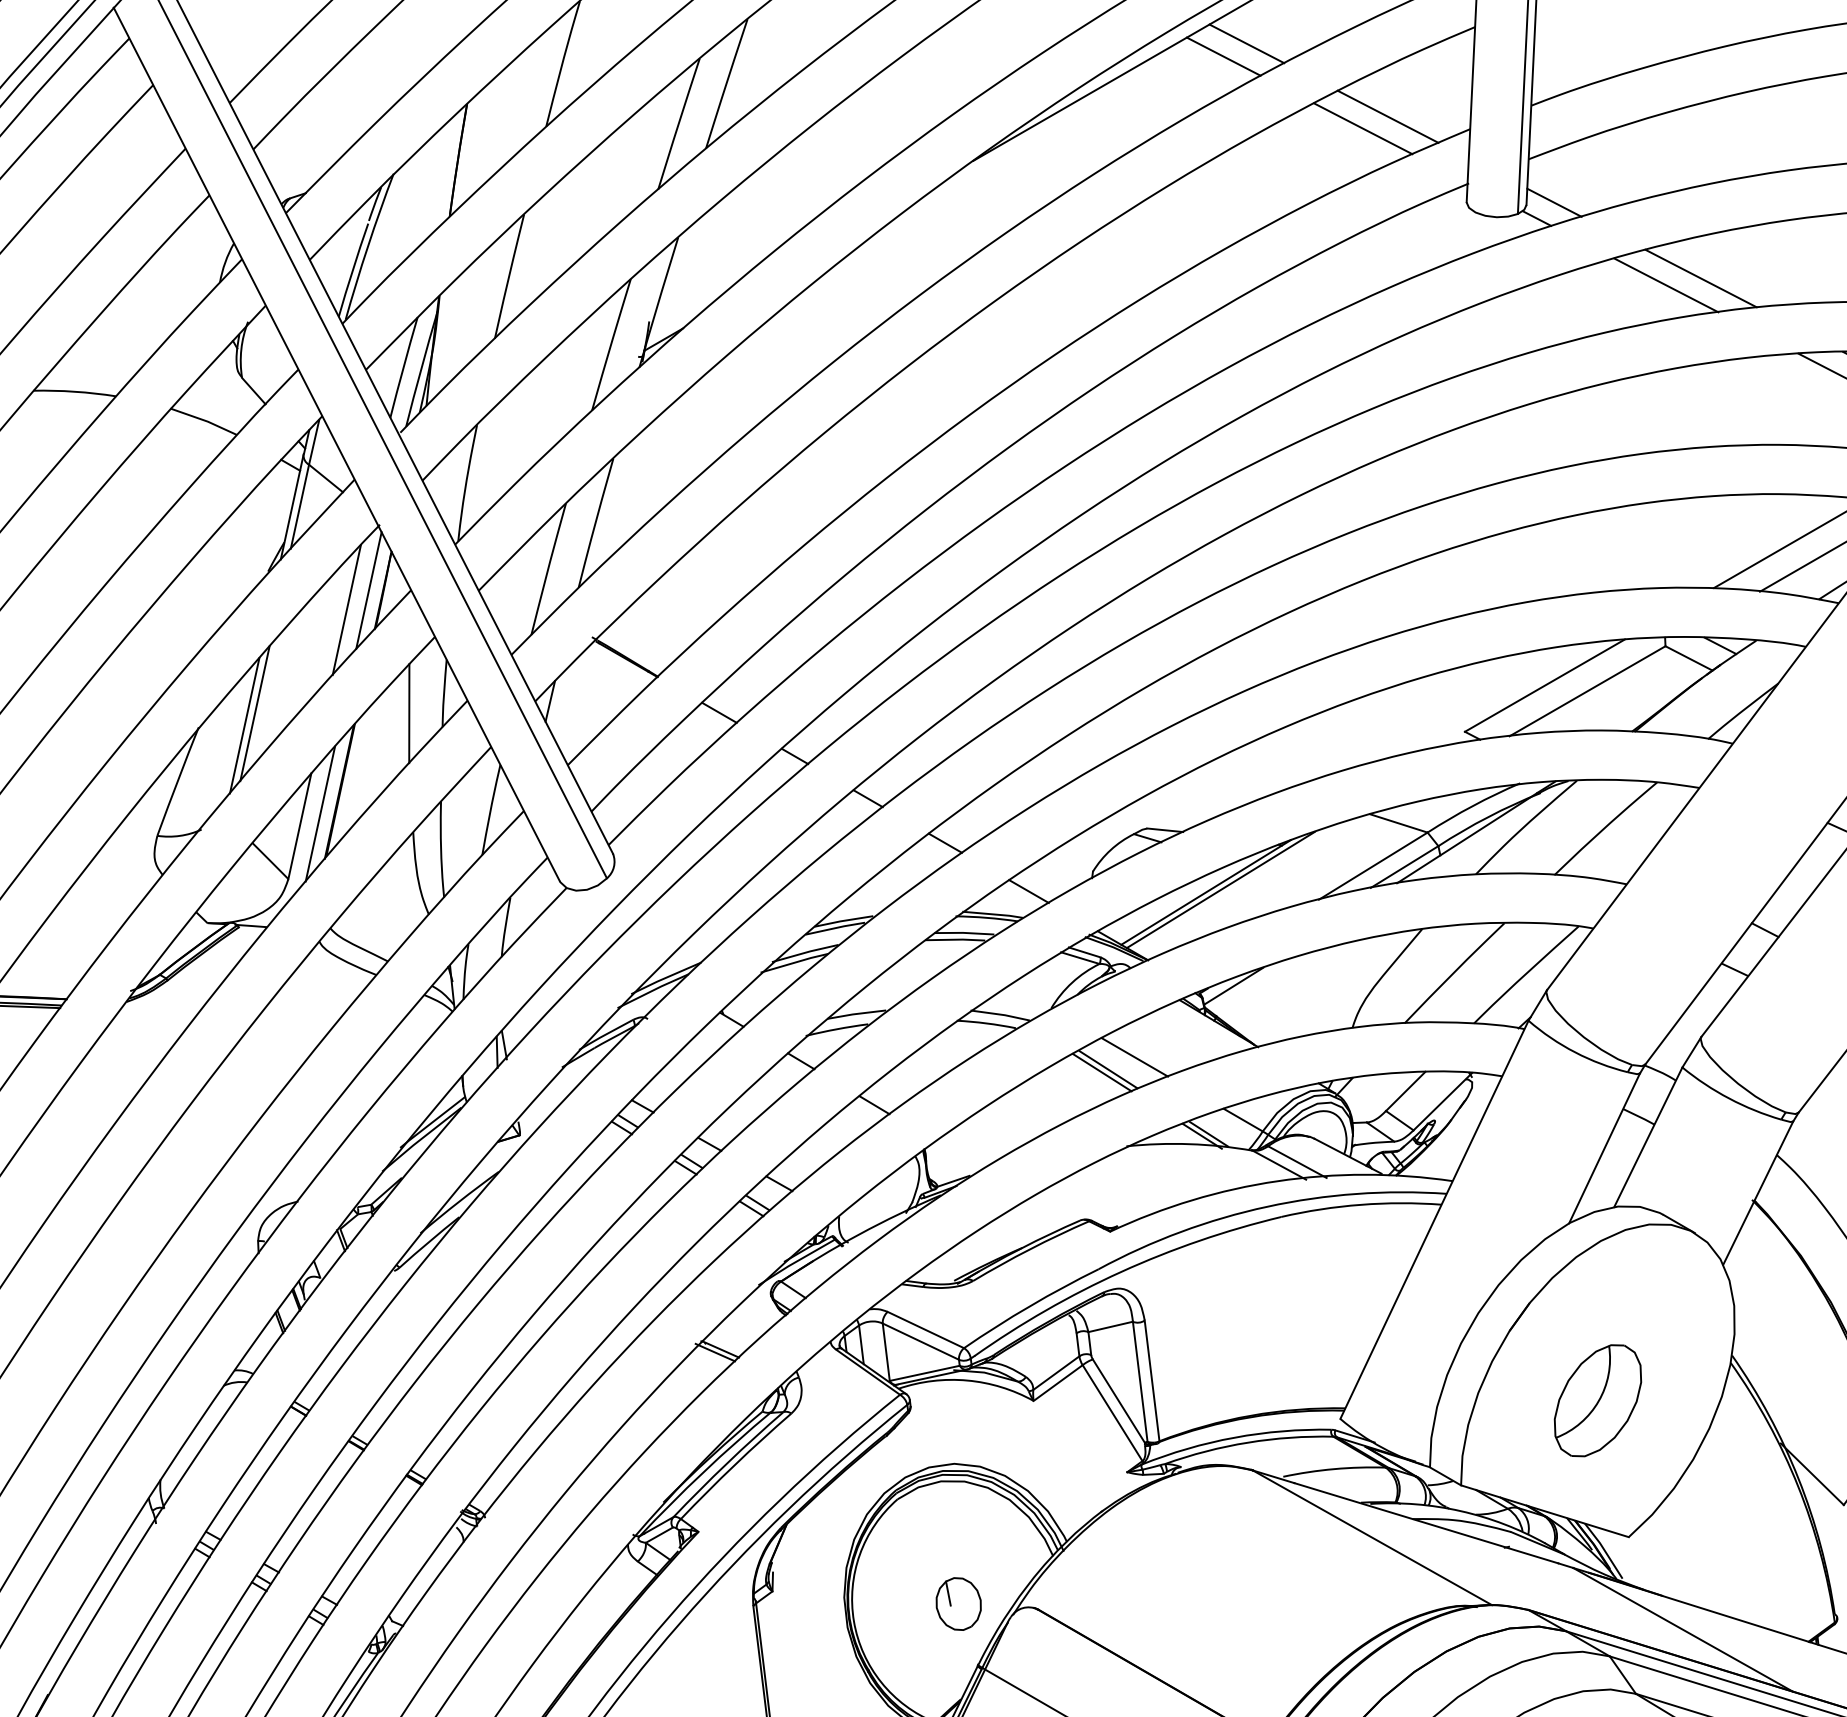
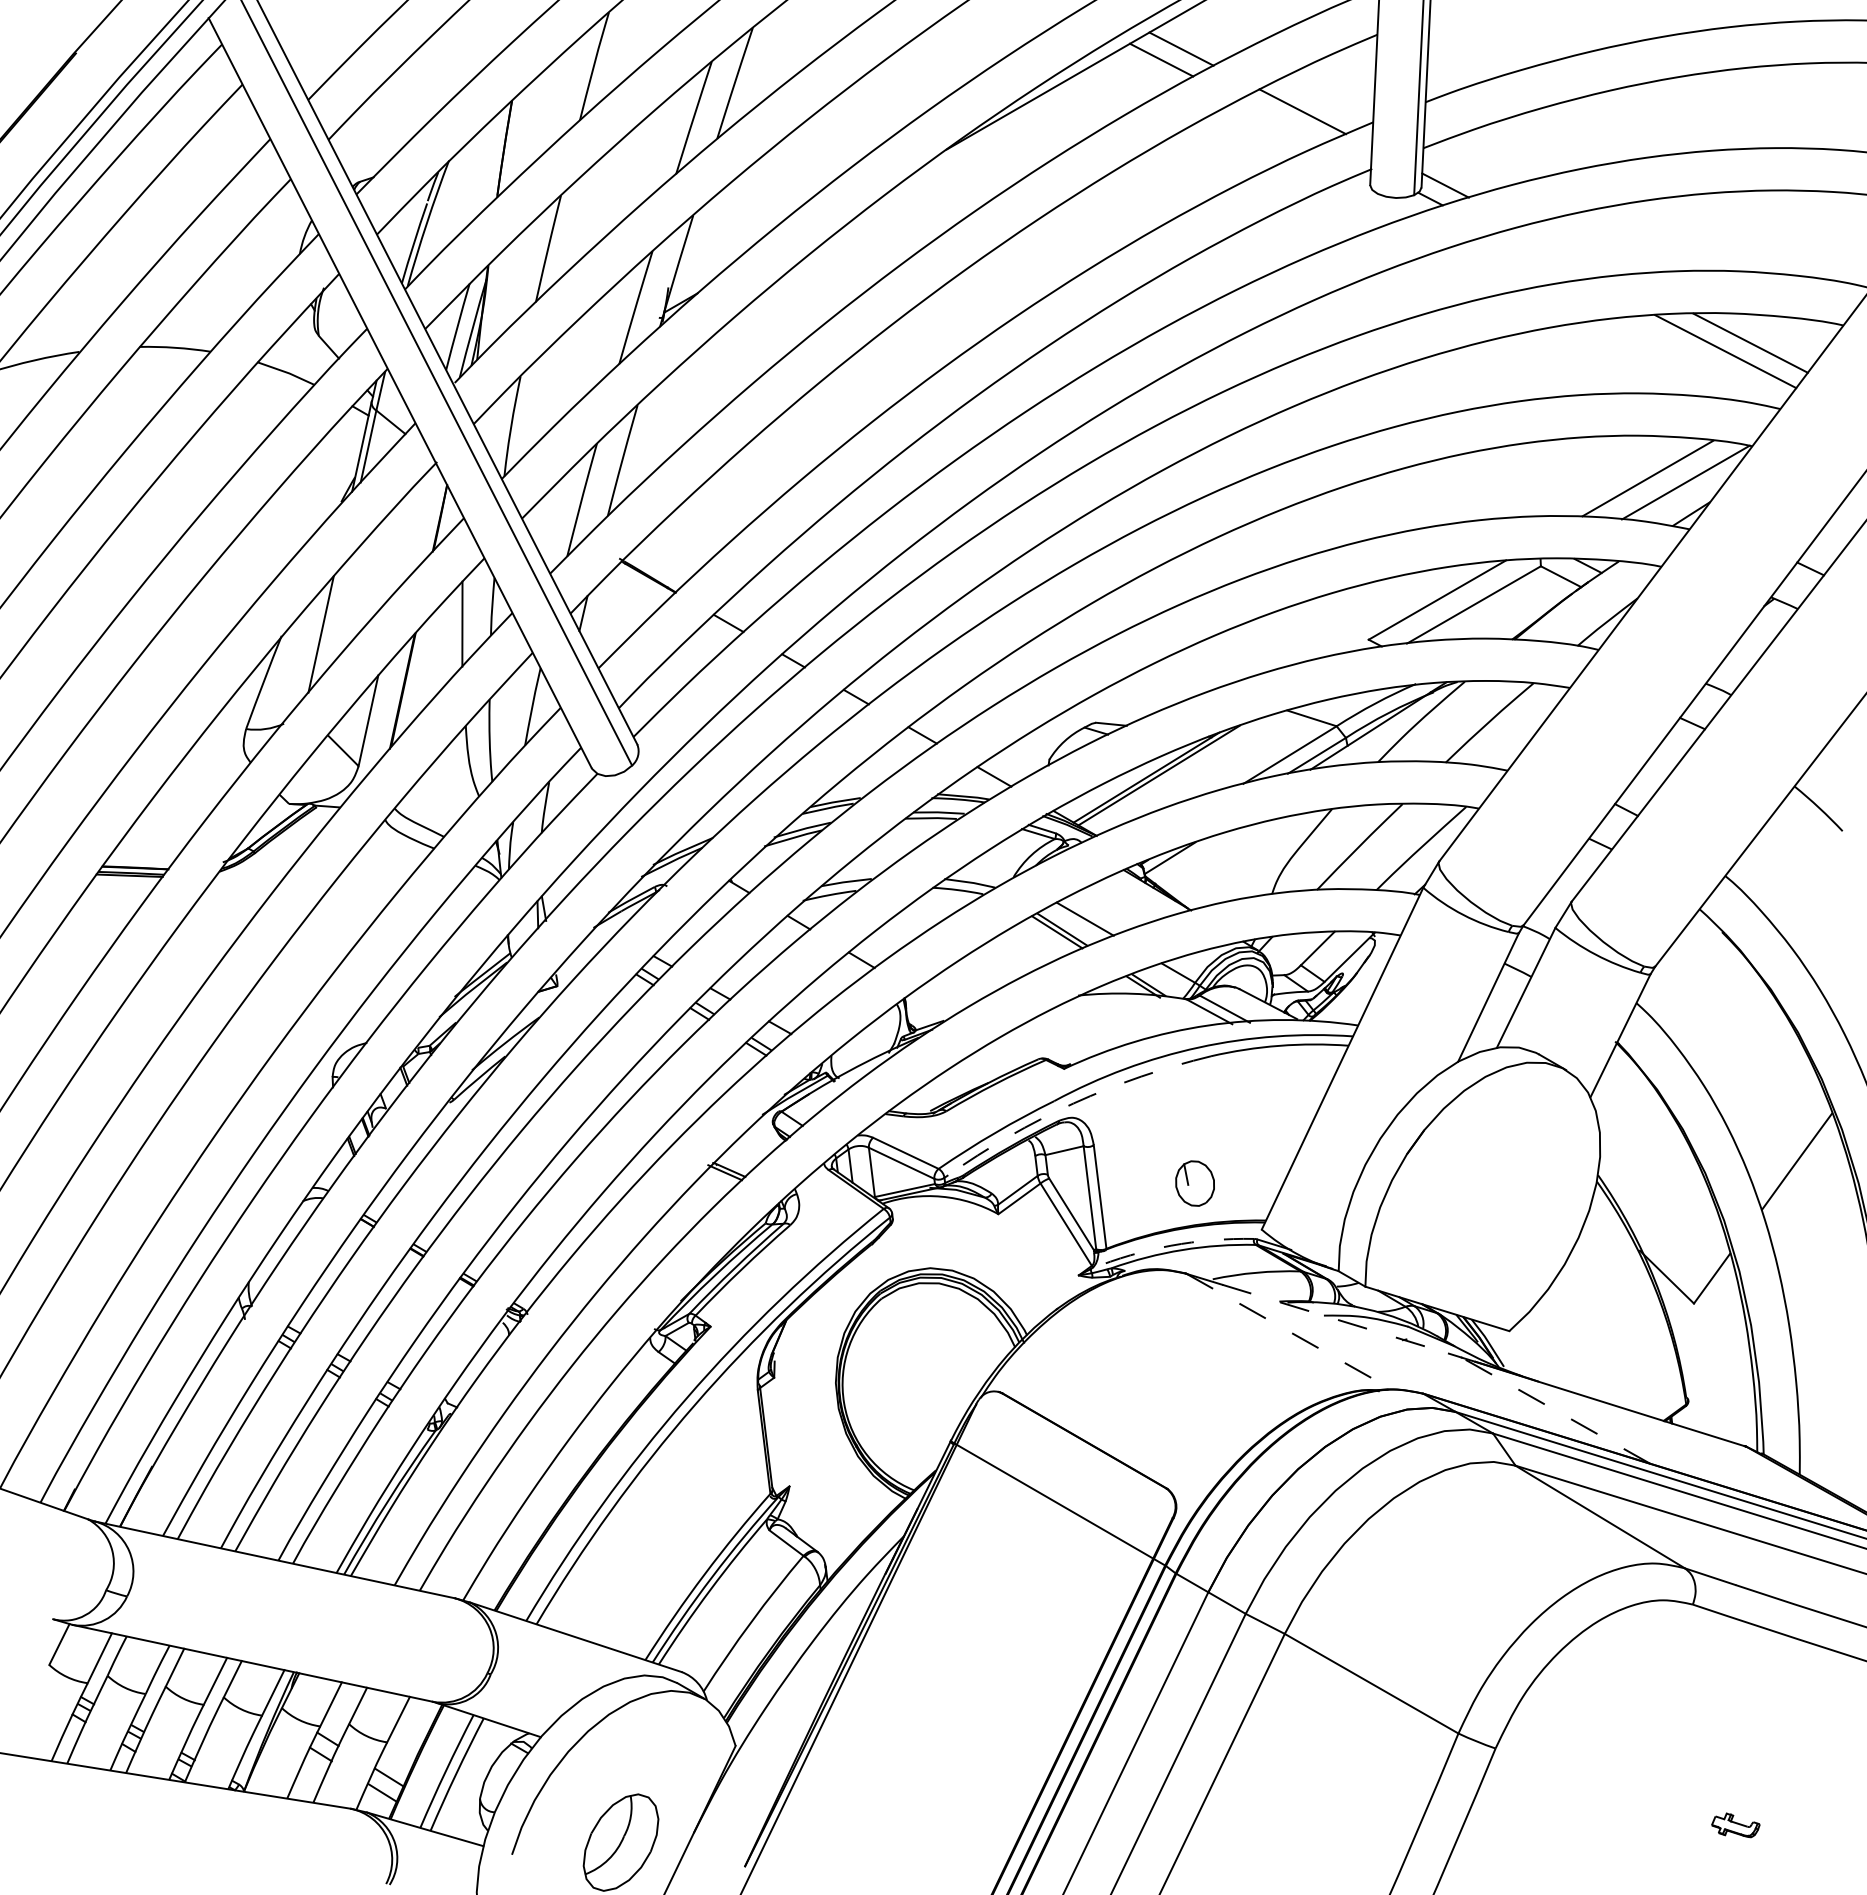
line: (1363, 128) -> (1281, 121), removed
line: (1701, 278) -> (1571, 250), removed
line: (1666, 285) -> (1541, 256), removed
line: (368, 590) -> (427, 518), removed
line: (346, 610) -> (408, 535), removed
line: (254, 714) -> (329, 624), removed
line: (319, 814) -> (385, 710), removed
arc: (1121, 1271) -> (1073, 1103), solid -> dashed
part: (1597, 1400) -> (1482, 1213), removed
arc: (1235, 1437) -> (1171, 1245), solid -> dashed
line: (1427, 1523) -> (1336, 1319), solid -> dashed
line: (1372, 1537) -> (1289, 1331), solid -> dashed
part: (958, 1603) -> (1194, 1183), moved
line: (1682, 1629) -> (1555, 1410), solid -> dashed

